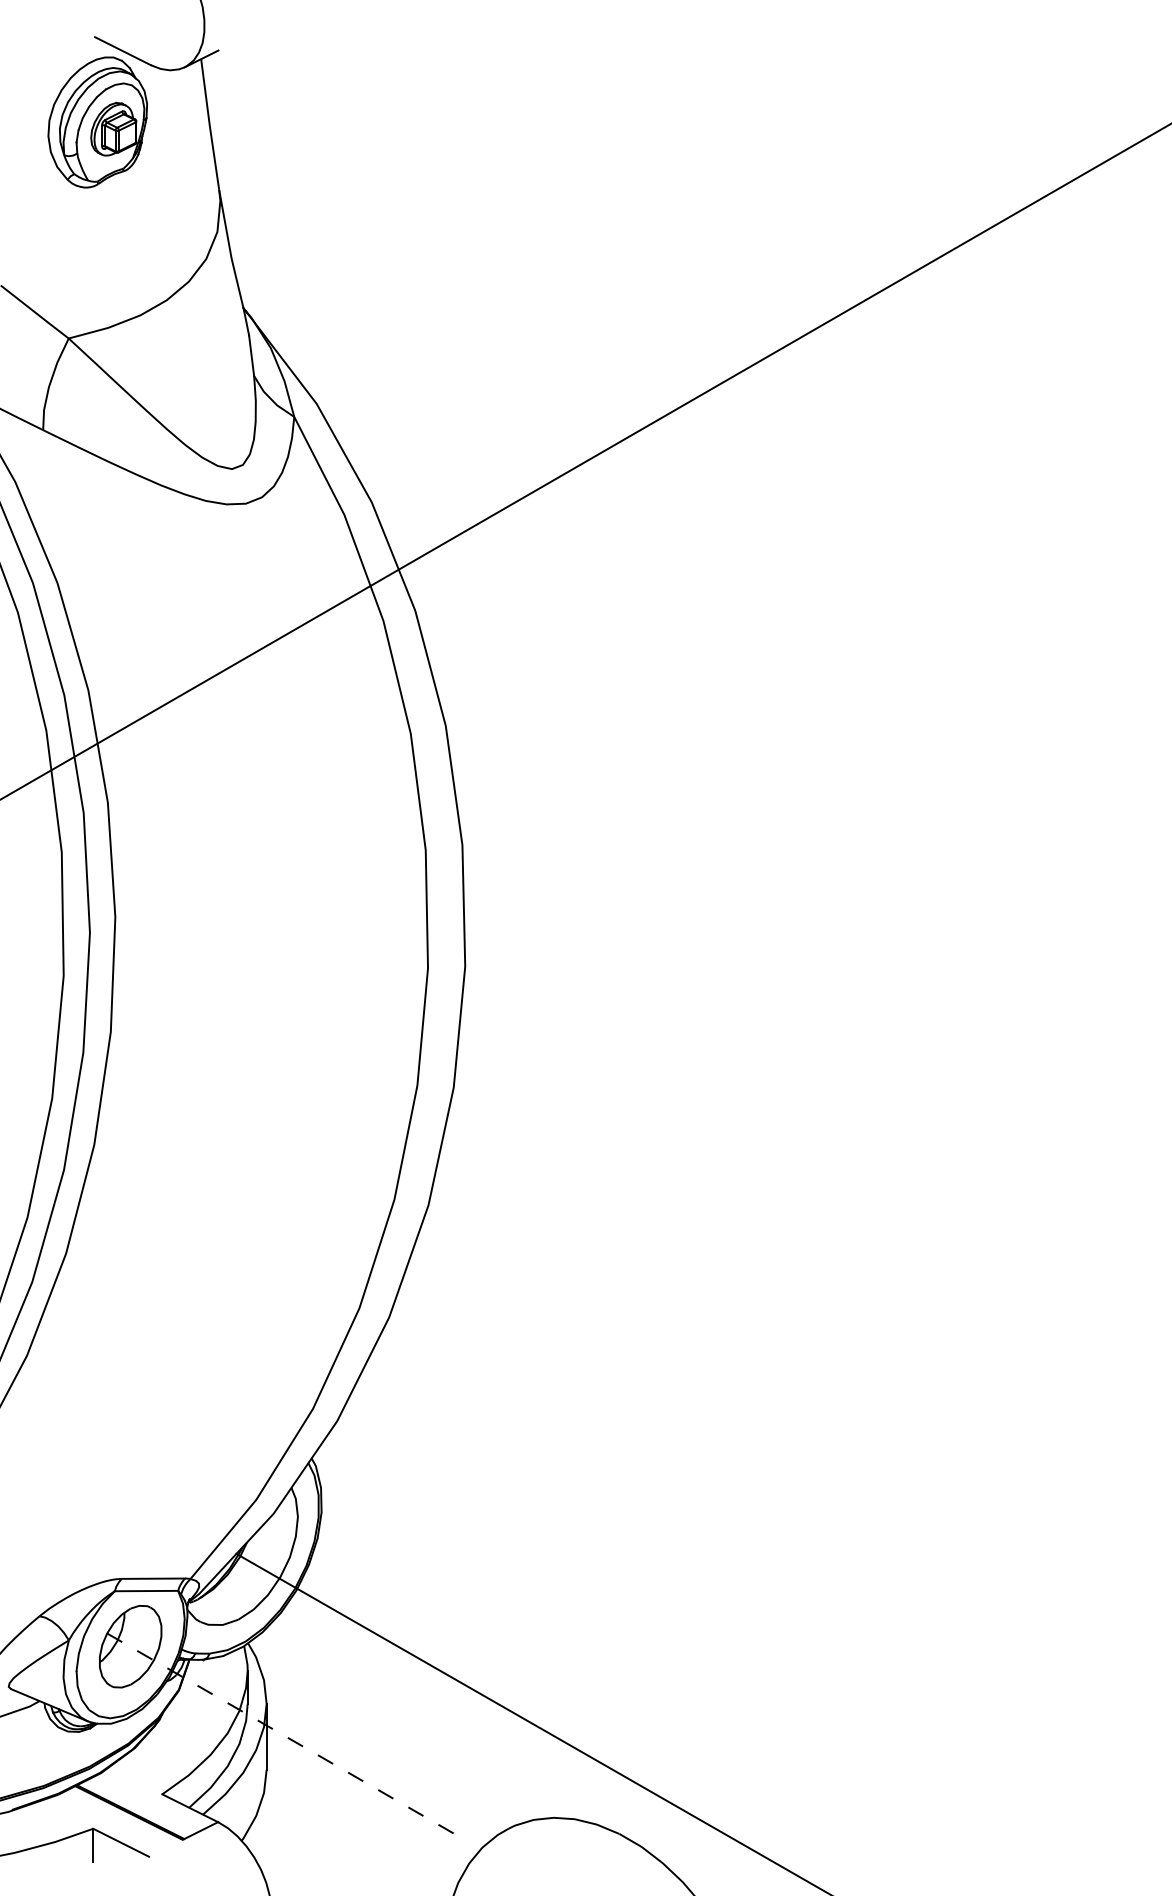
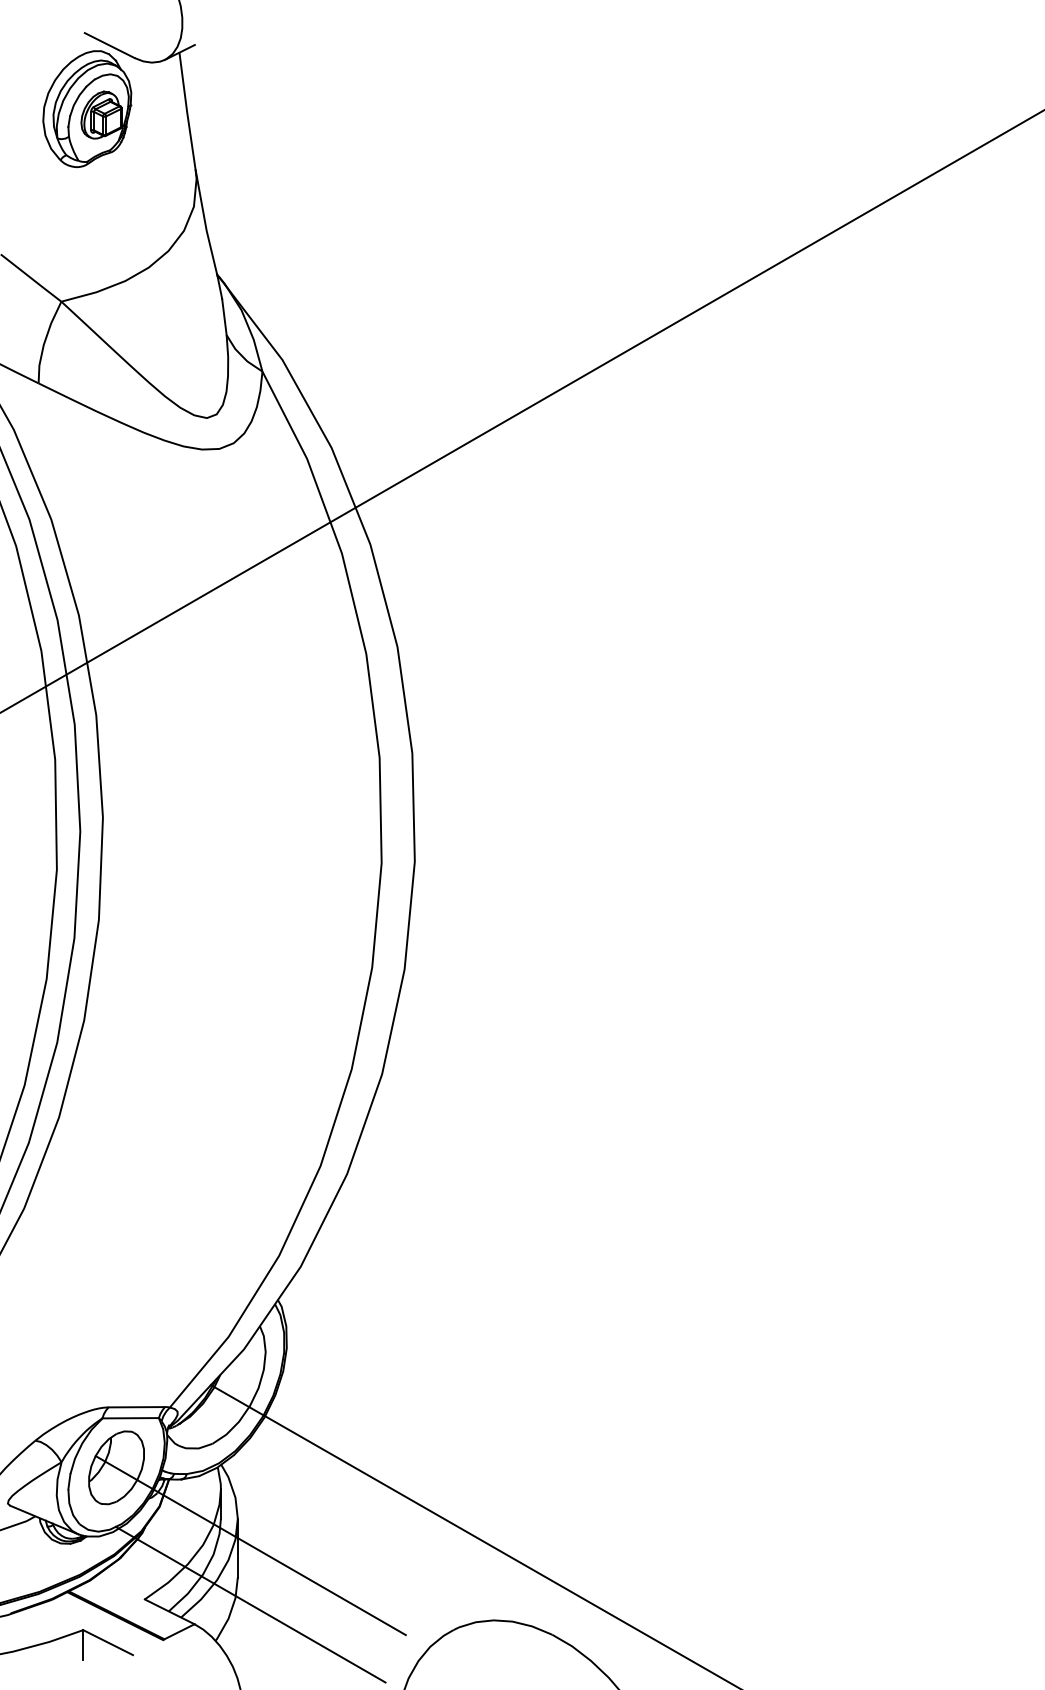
line: (281, 1733) -> (251, 1545), dashed -> solid
line: (280, 1800) -> (250, 1604), added

